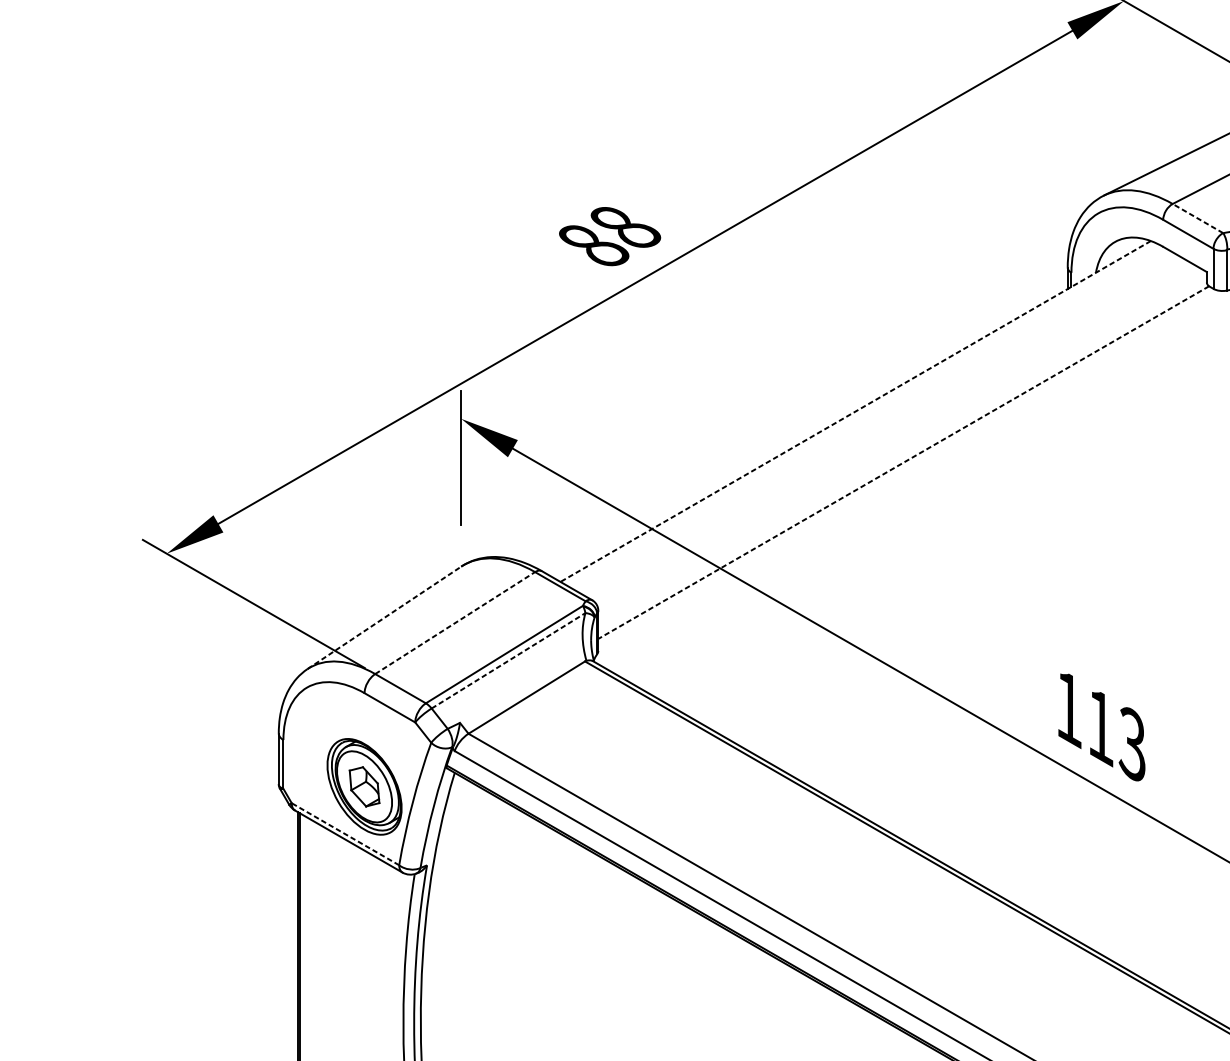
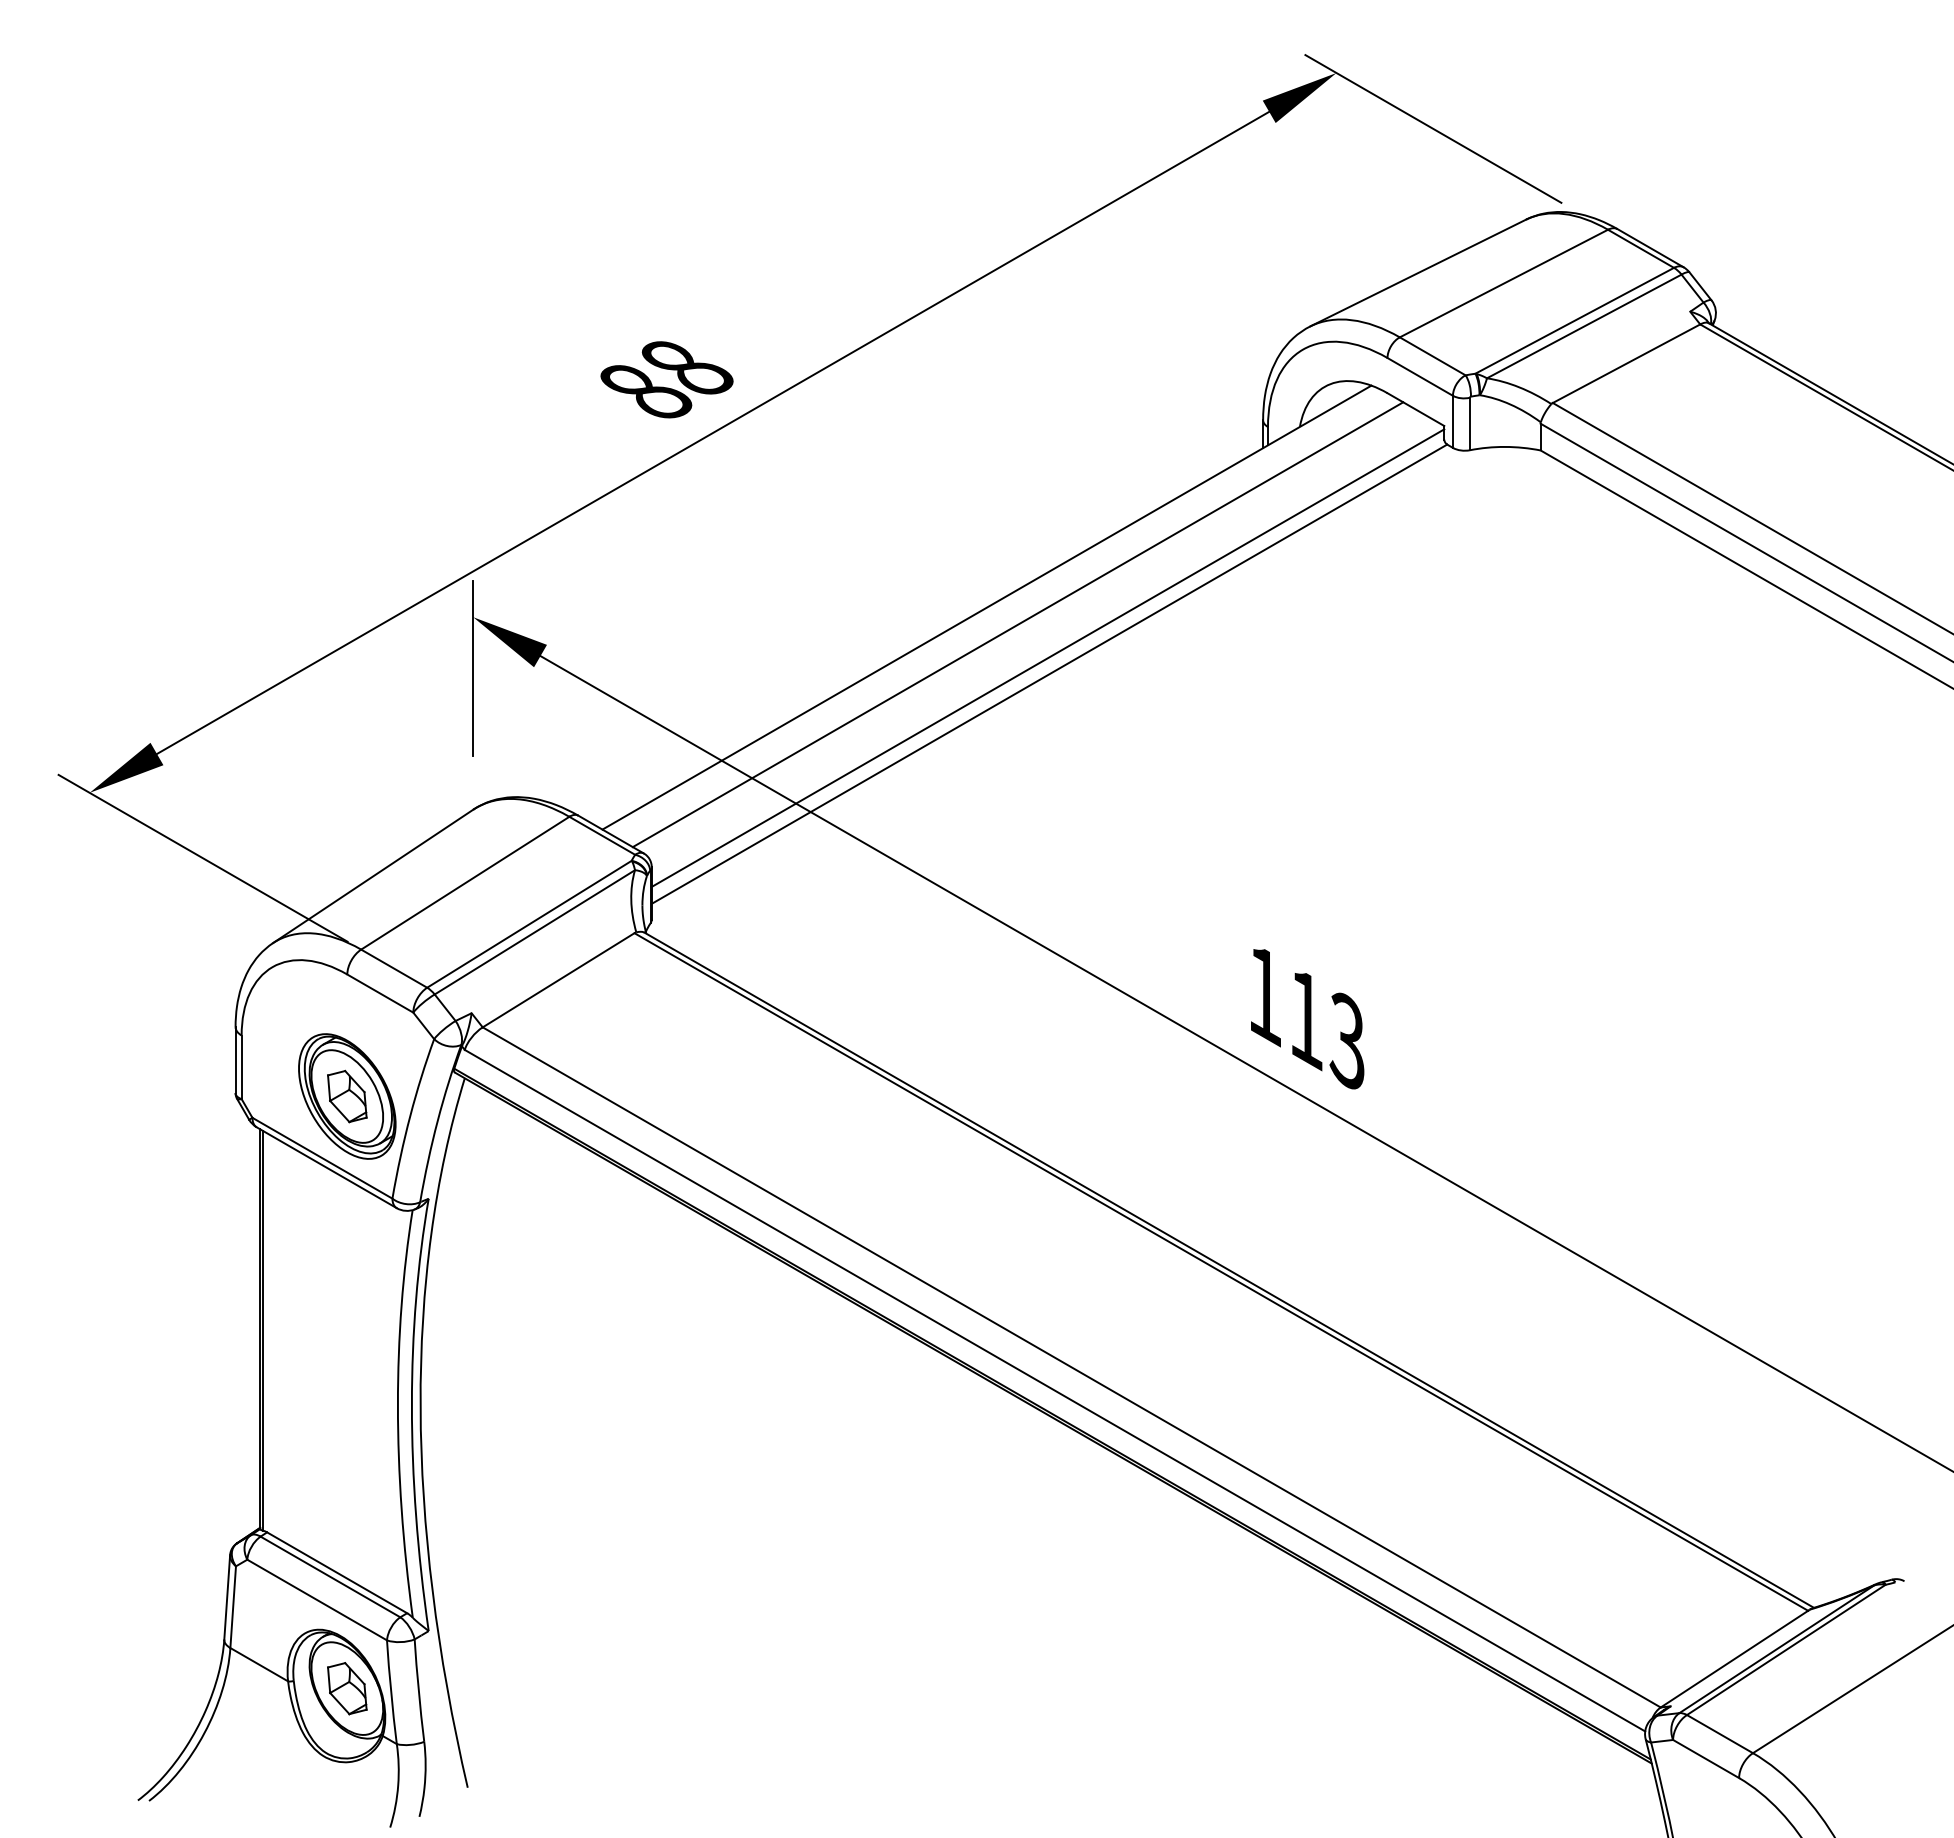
line: (1197, 218) -> (1432, 356), dashed -> solid
line: (855, 411) -> (986, 607), dashed -> solid
line: (879, 424) -> (1017, 624), added
line: (902, 449) -> (1047, 657), added
line: (903, 462) -> (1049, 674), dashed -> solid
line: (384, 617) -> (373, 876), dashed -> solid
line: (455, 622) -> (465, 882), dashed -> solid
line: (508, 660) -> (534, 932), dashed -> solid
line: (345, 834) -> (322, 1158), dashed -> solid

